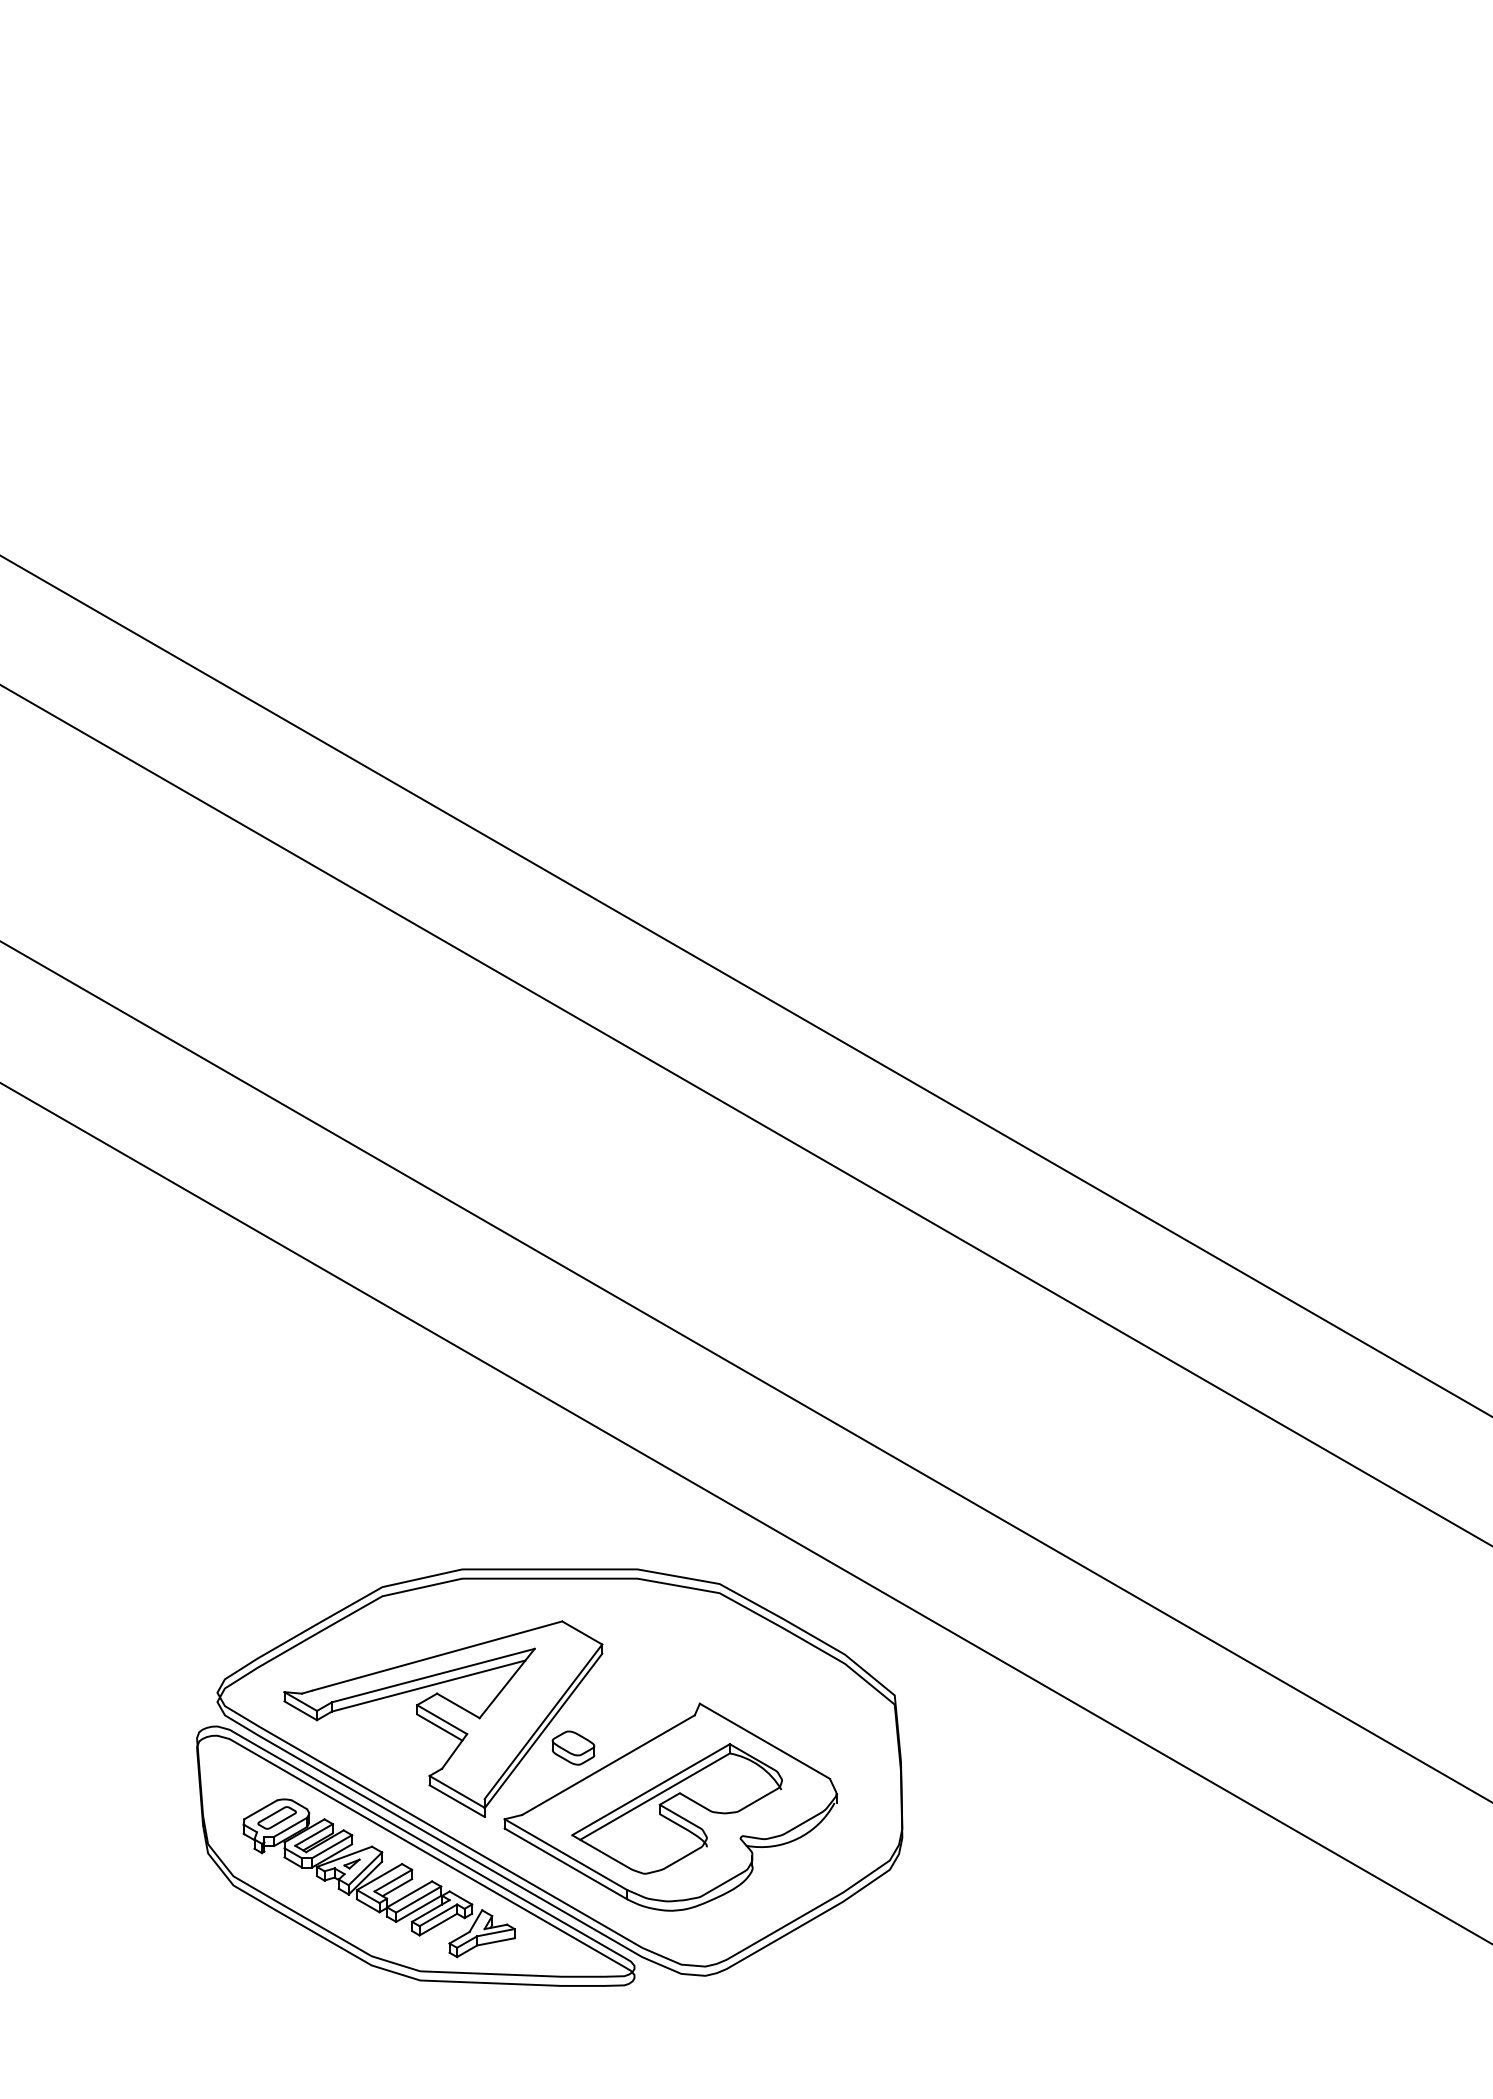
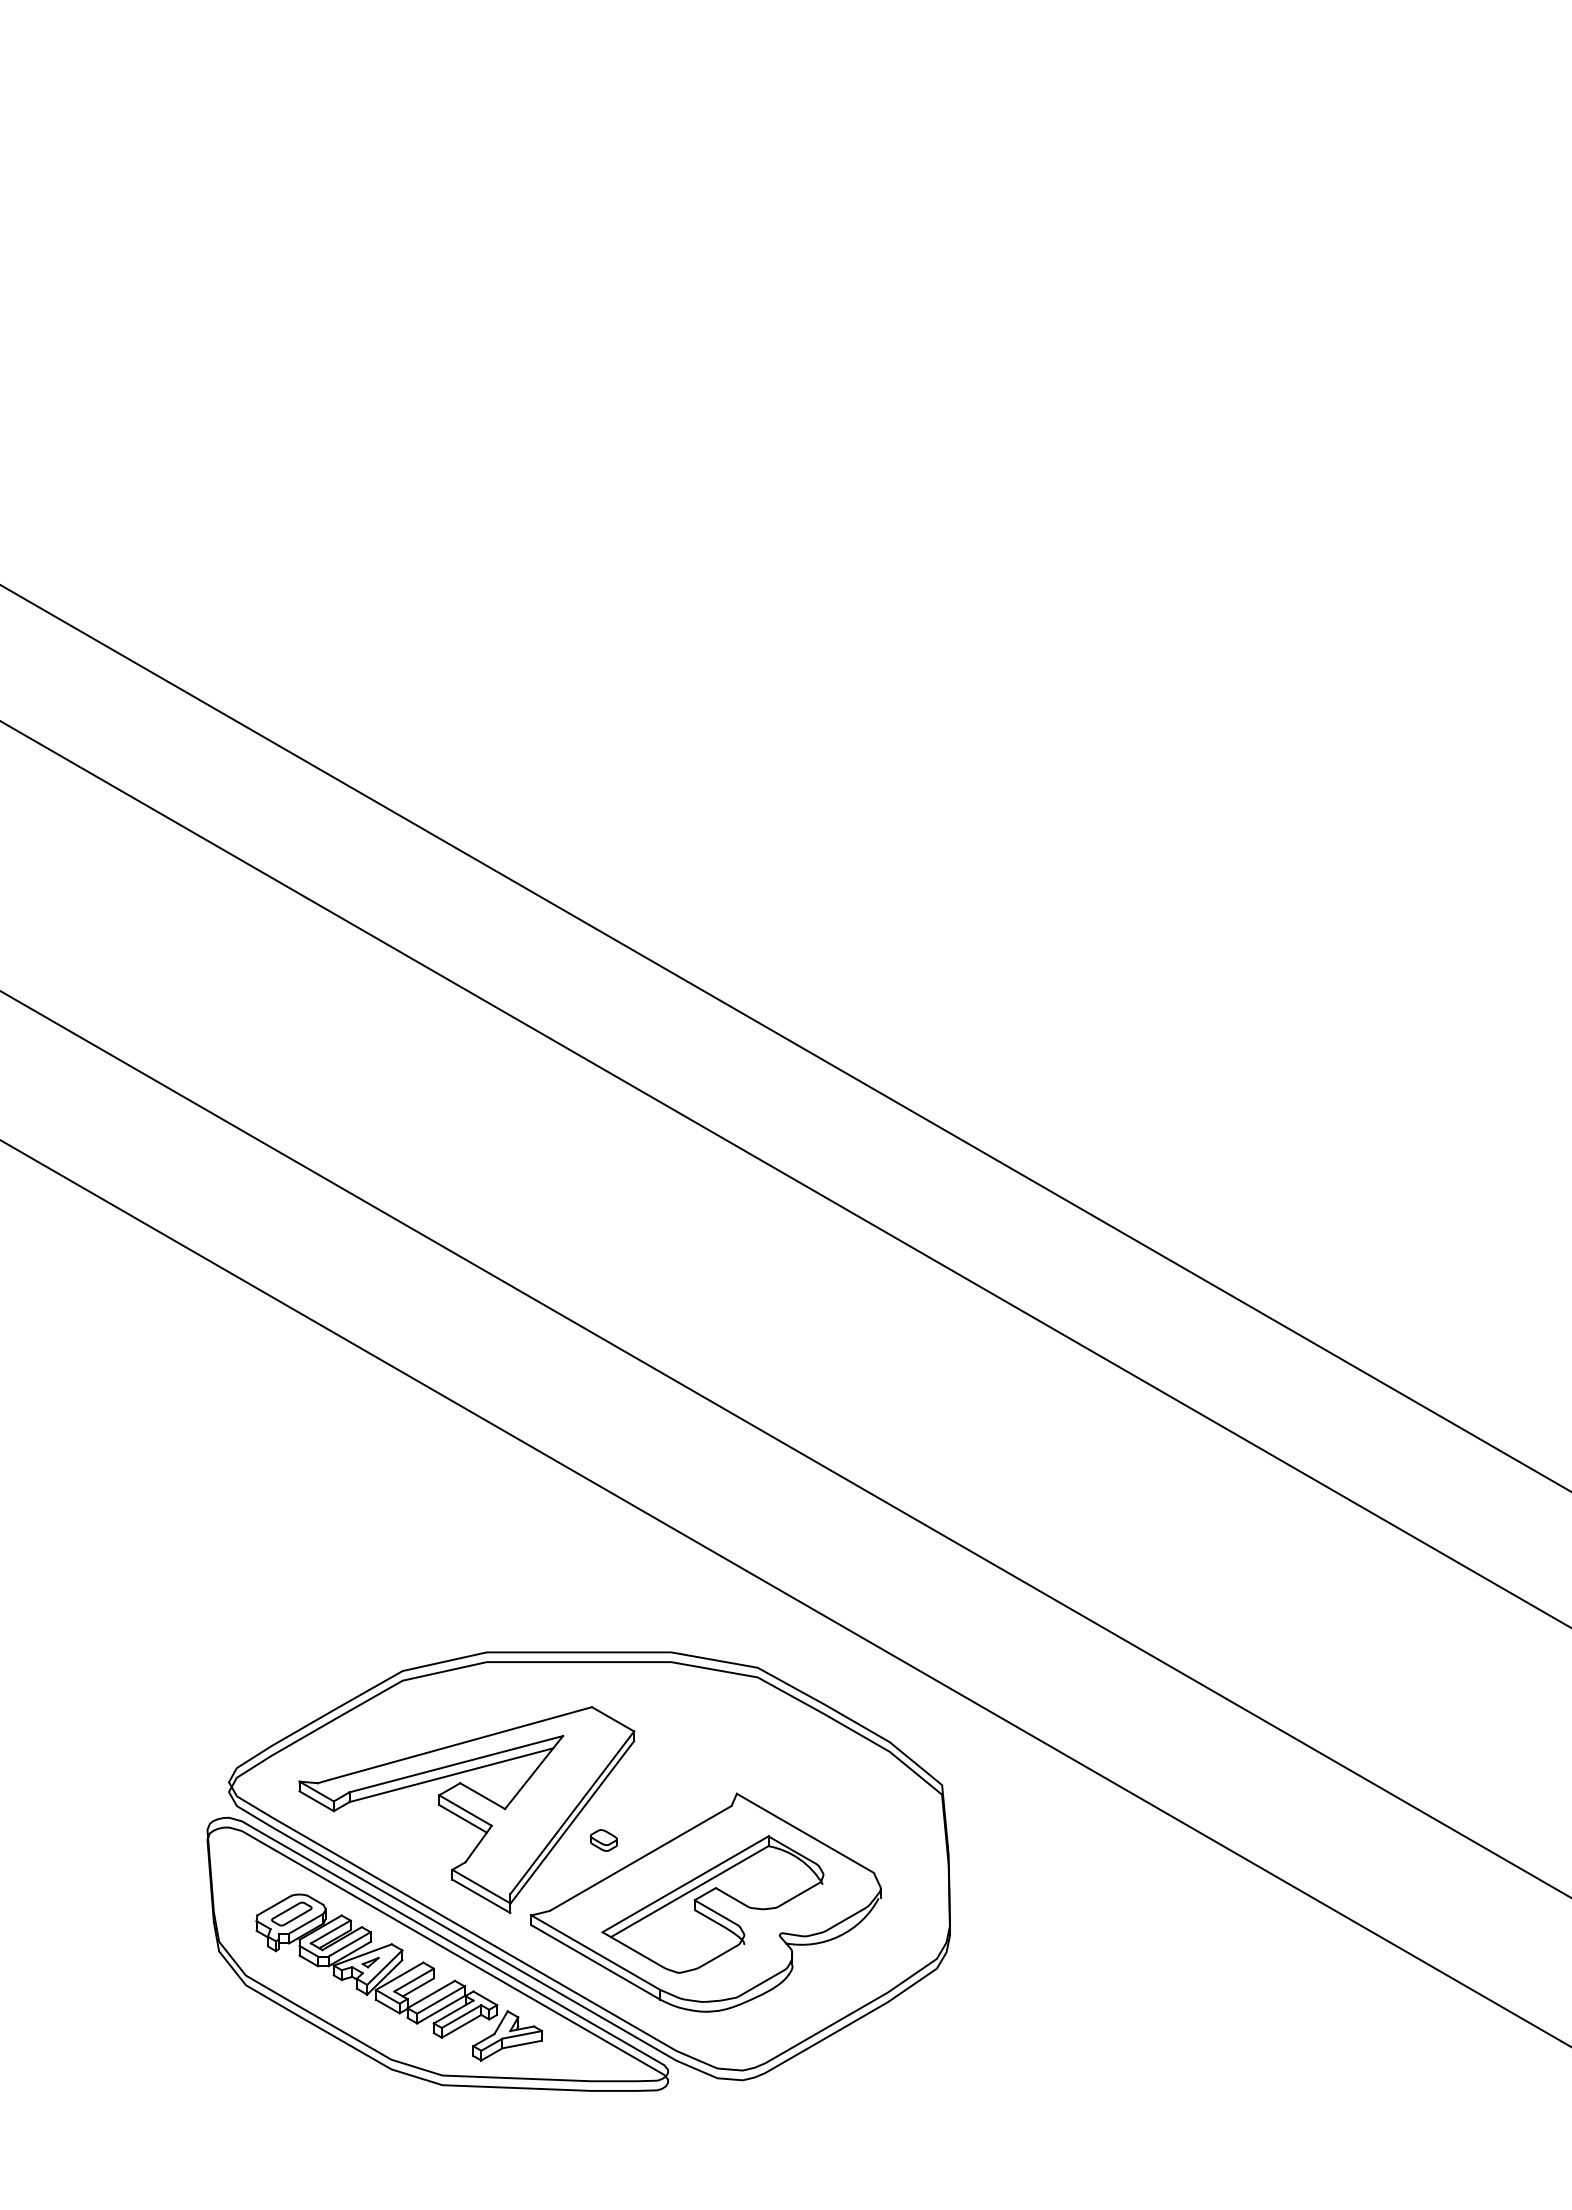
part: (573, 1748) -> (603, 1840), size x0.6

